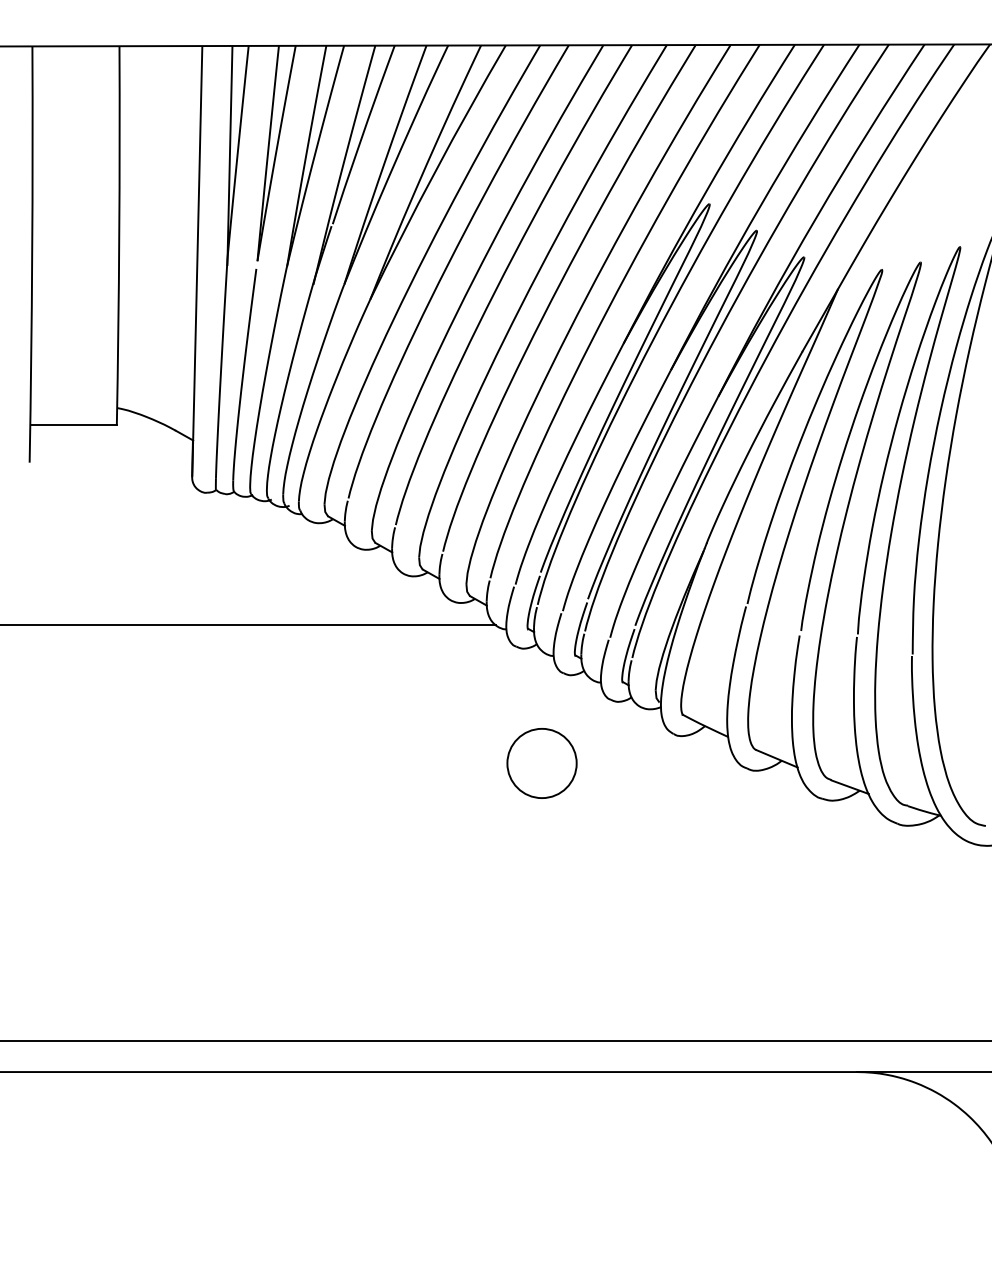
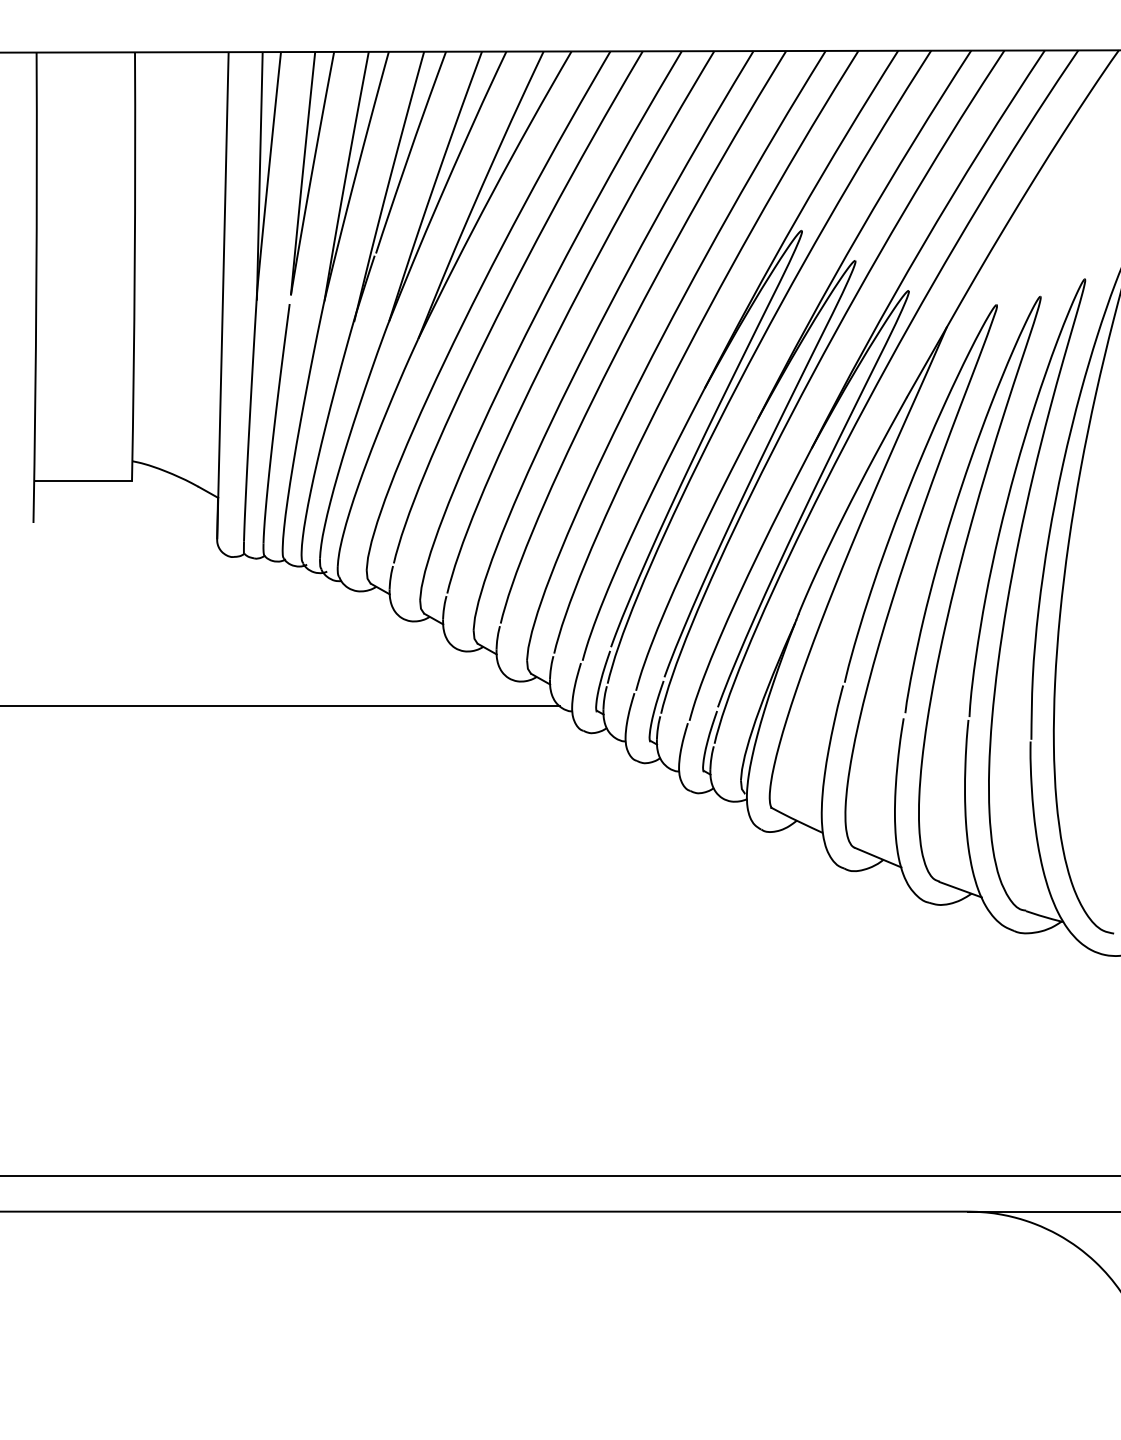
circle: (541, 763) -> (611, 862), removed

